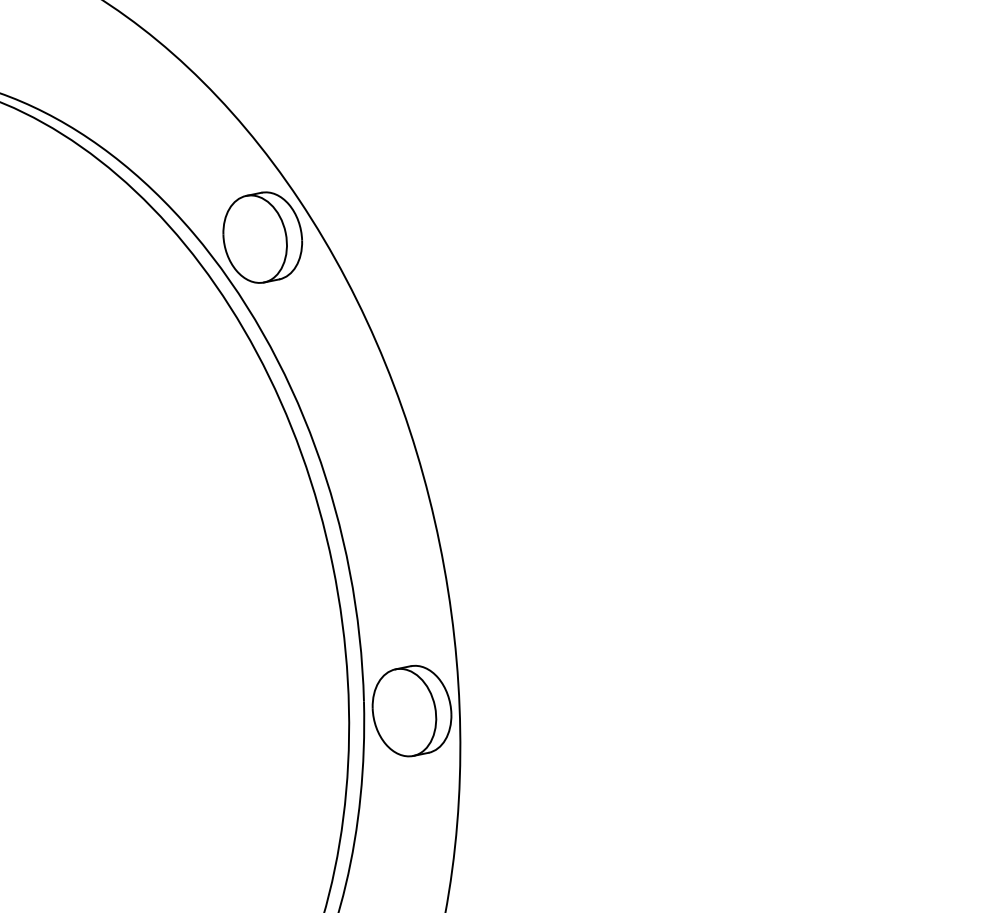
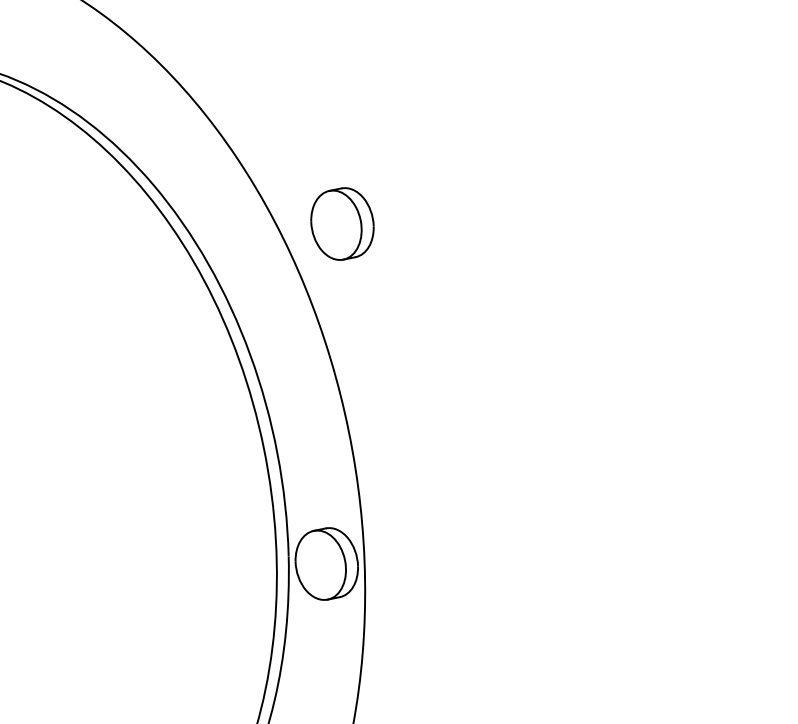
part: (262, 237) -> (342, 223), moved

